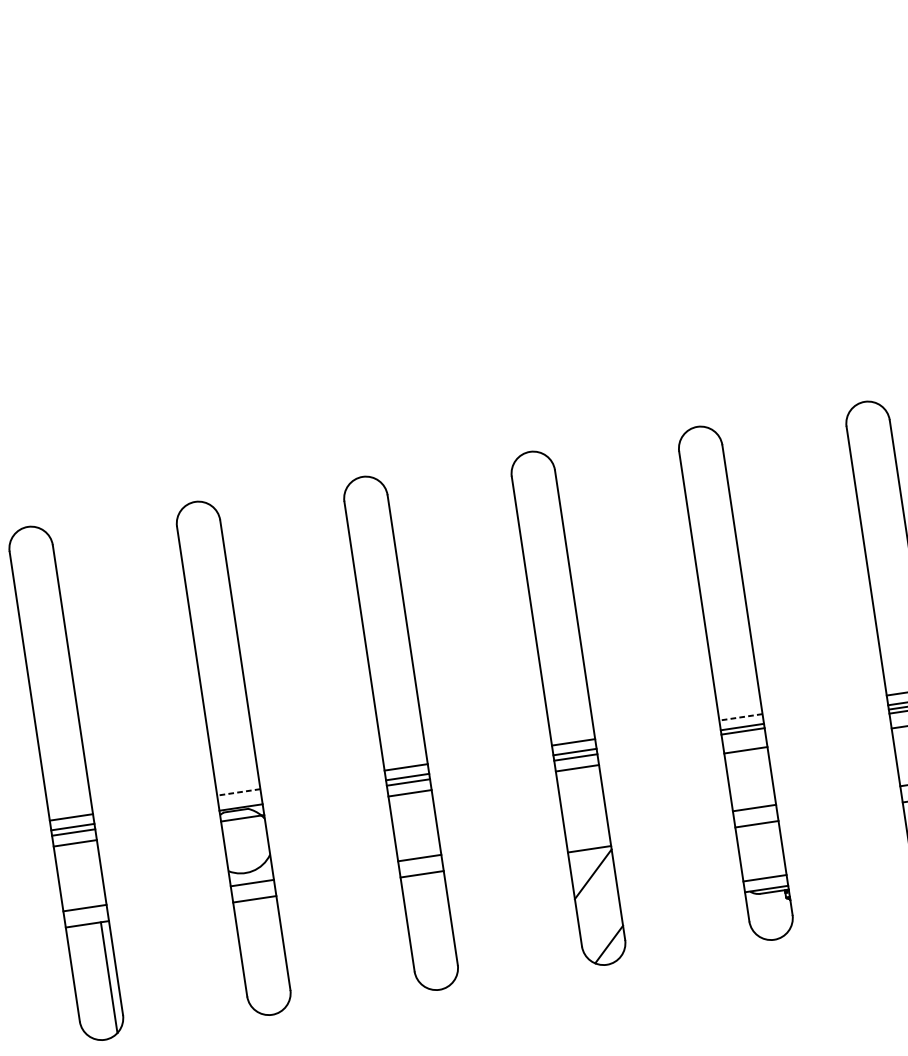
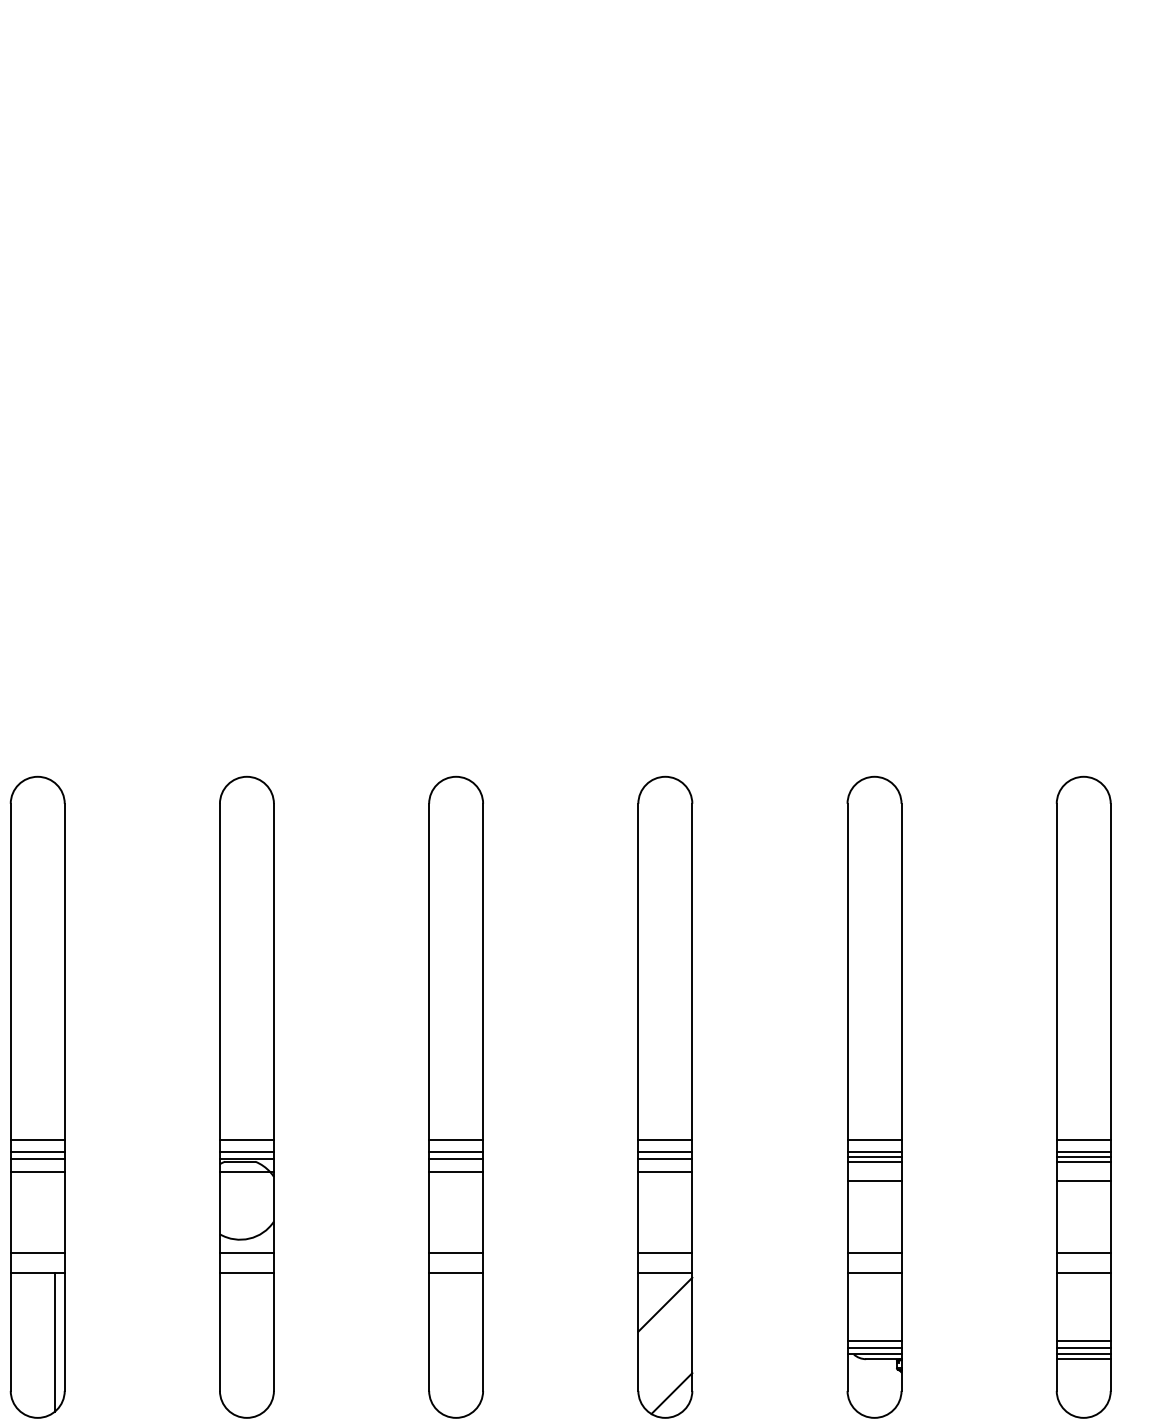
line: (740, 717) -> (874, 1139), dashed -> solid
line: (743, 735) -> (874, 1162), added
line: (238, 792) -> (246, 1139), dashed -> solid
line: (239, 802) -> (246, 1152), added
line: (587, 833) -> (665, 1253), added
line: (765, 883) -> (874, 1347), added

